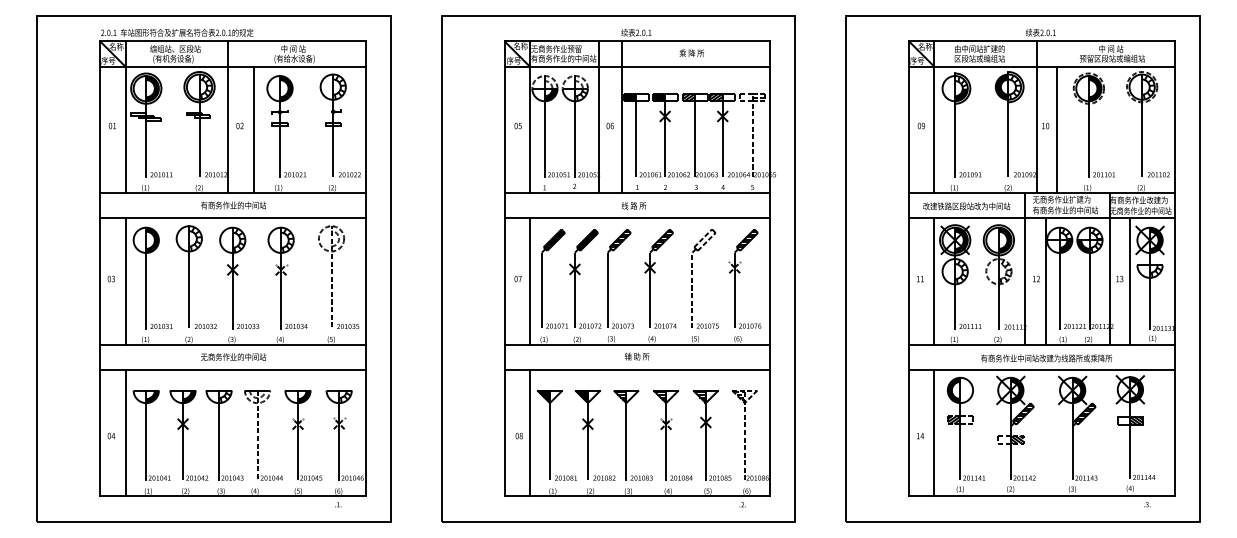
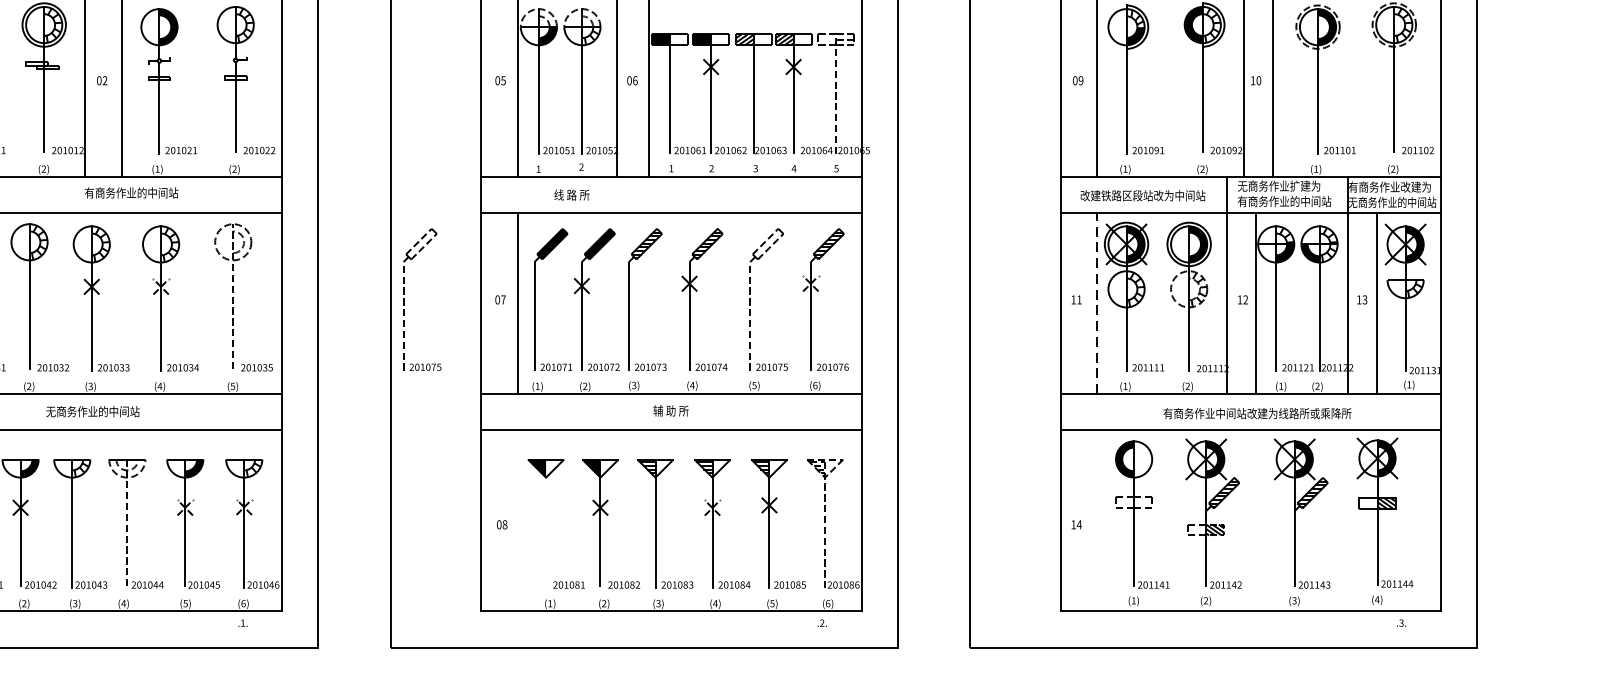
text: (233, 205) -> (131, 193), moved
text: (634, 205) -> (572, 194), moved
part: (450, 278) -> (403, 299), added
line: (934, 281) -> (1096, 303), solid -> dashed
hatch: (953, 420) -> (1124, 502), removed
line: (530, 433) -> (518, 521), removed
line: (934, 433) -> (1096, 521), removed
line: (549, 434) -> (545, 522), removed

